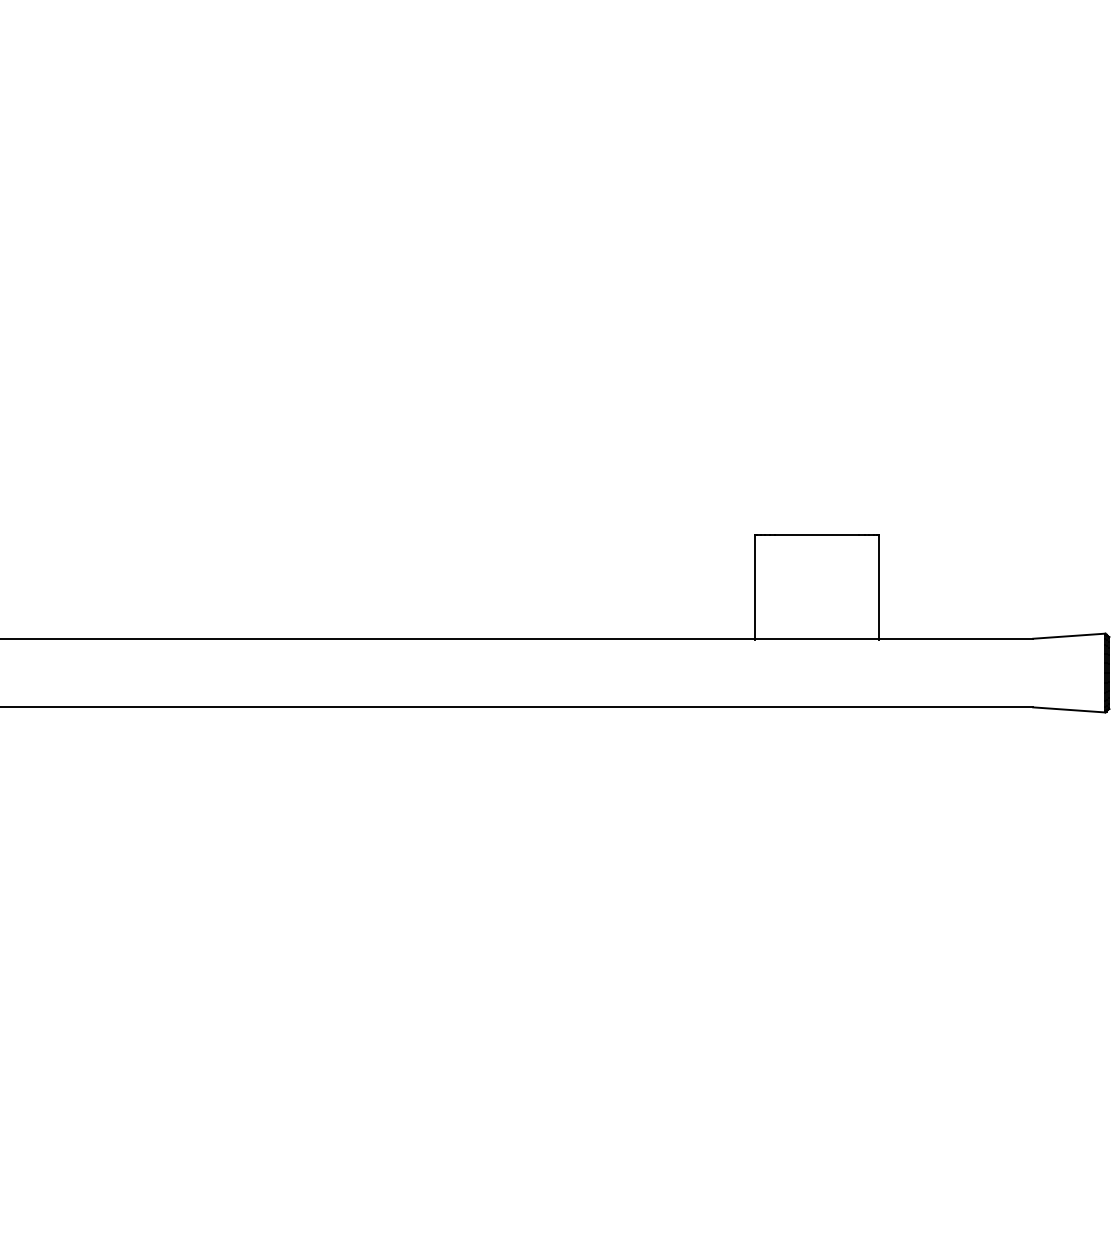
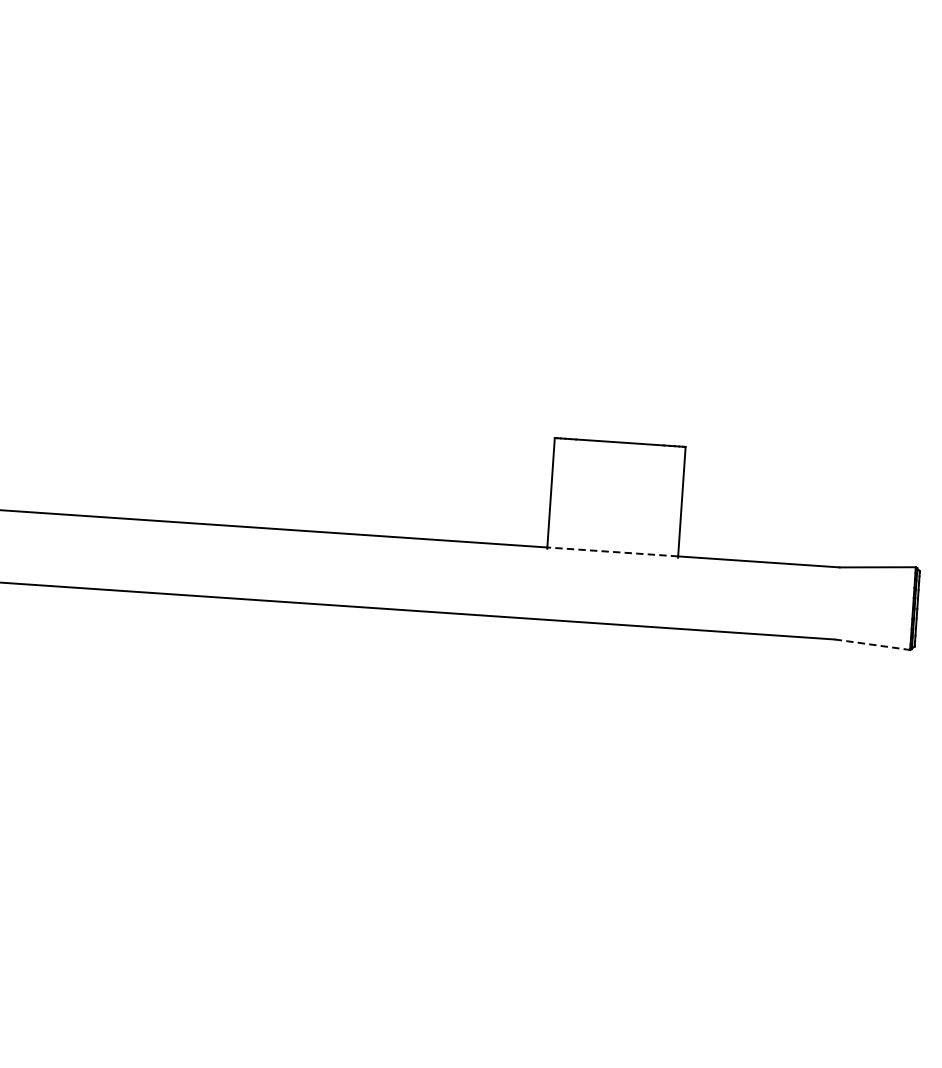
line: (816, 638) -> (612, 551), solid -> dashed
line: (1069, 709) -> (872, 644), solid -> dashed

